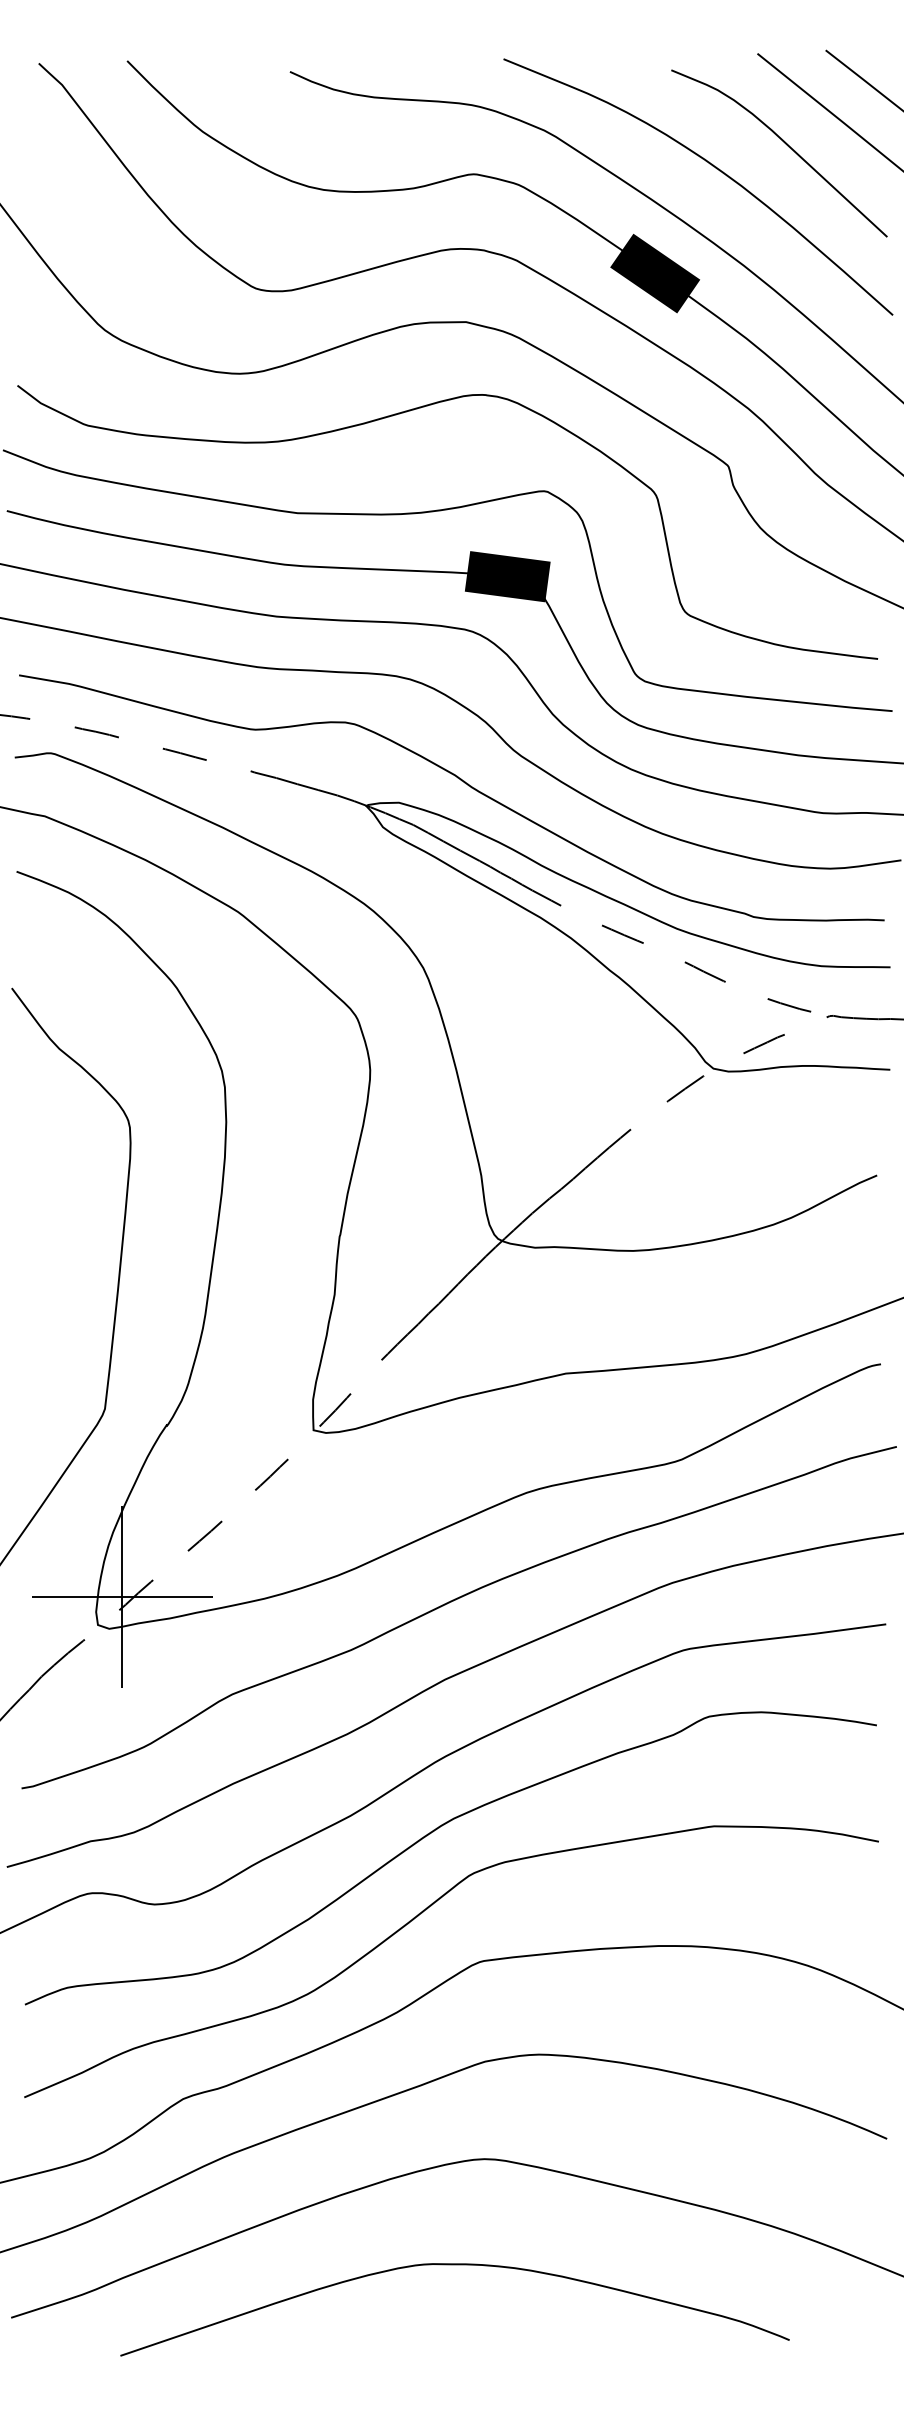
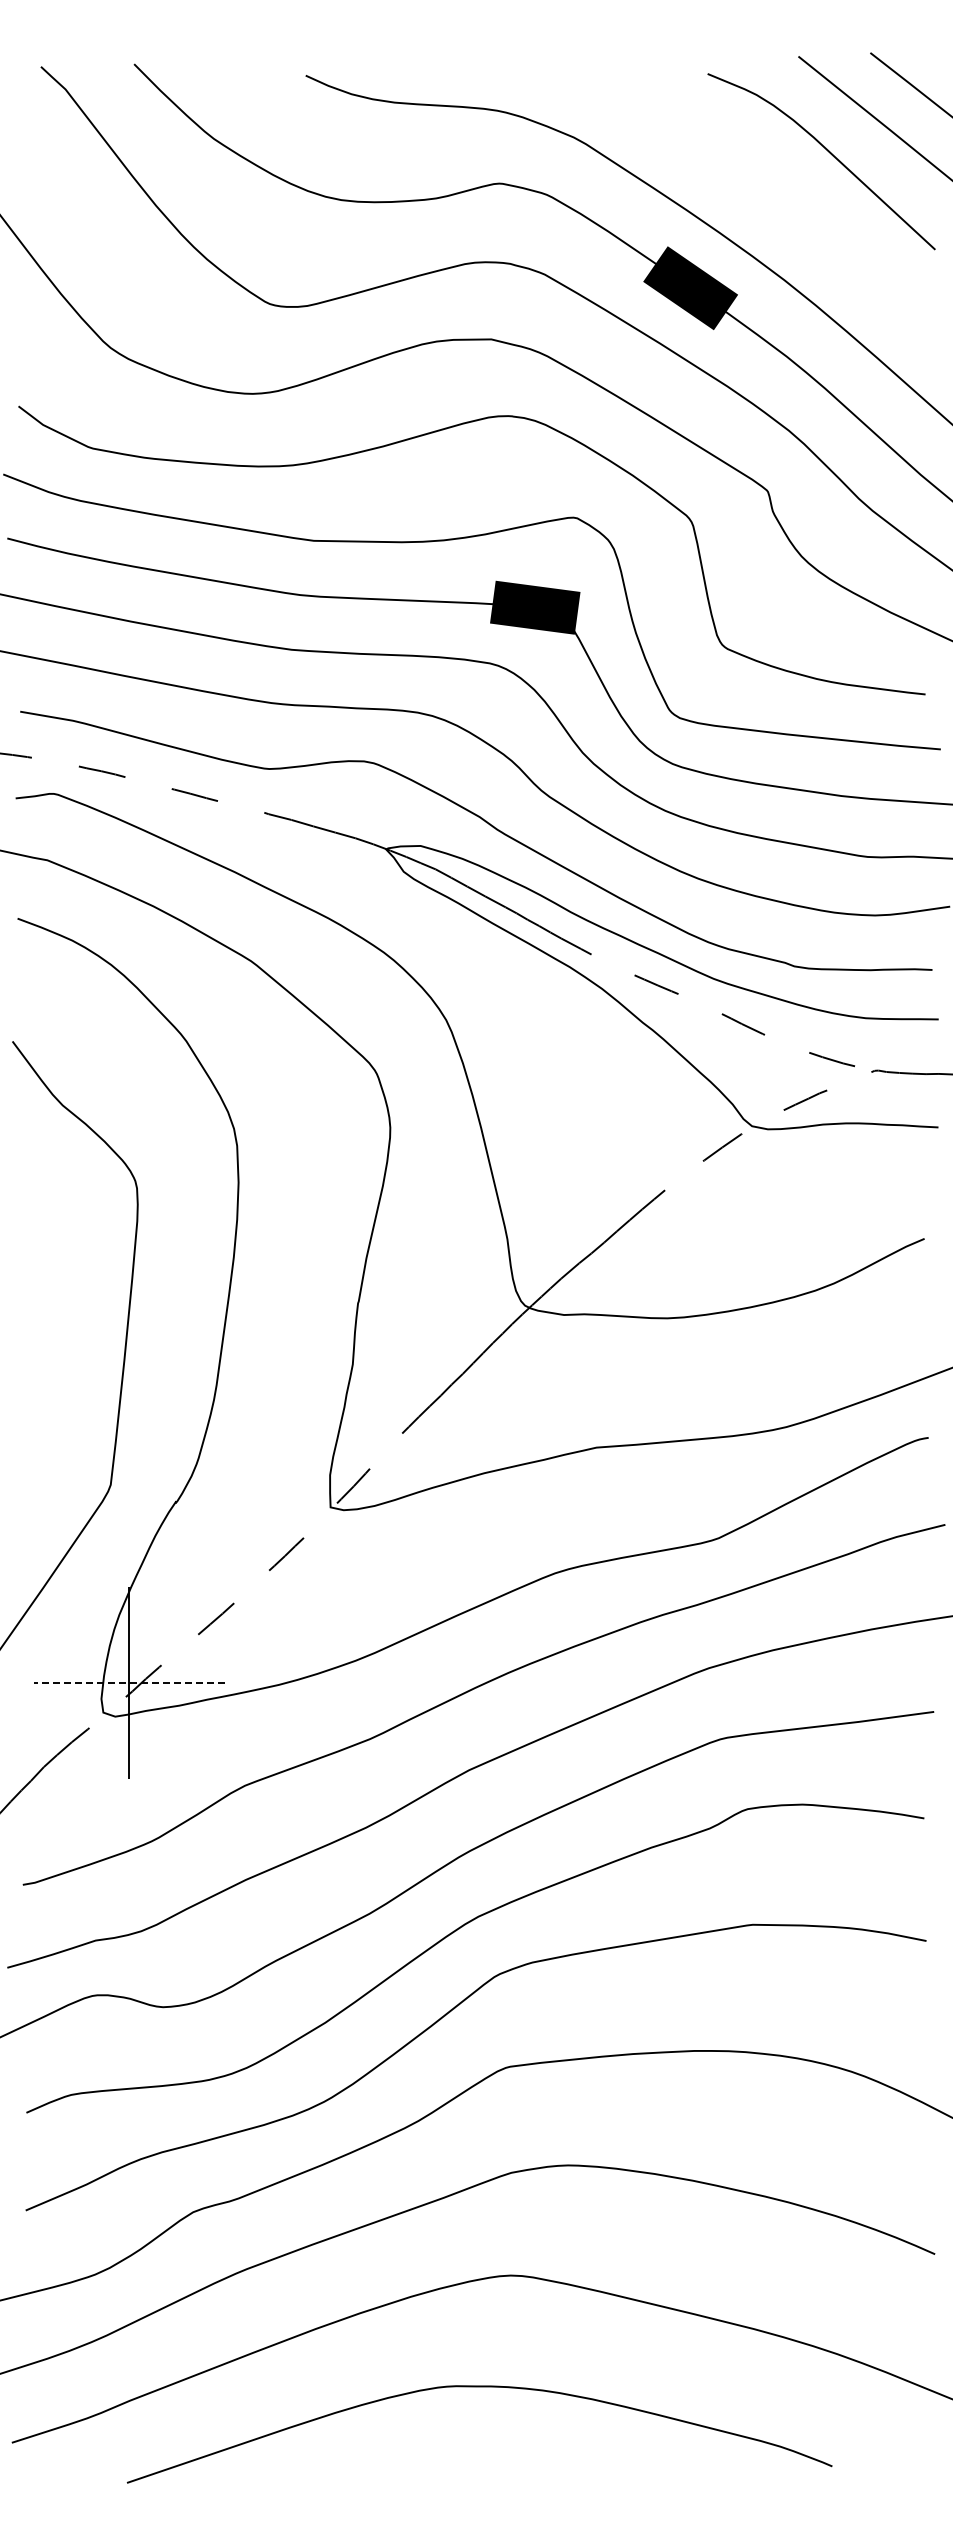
curve: (713, 167) -> (752, 176), removed
line: (122, 1596) -> (129, 1682), solid -> dashed

